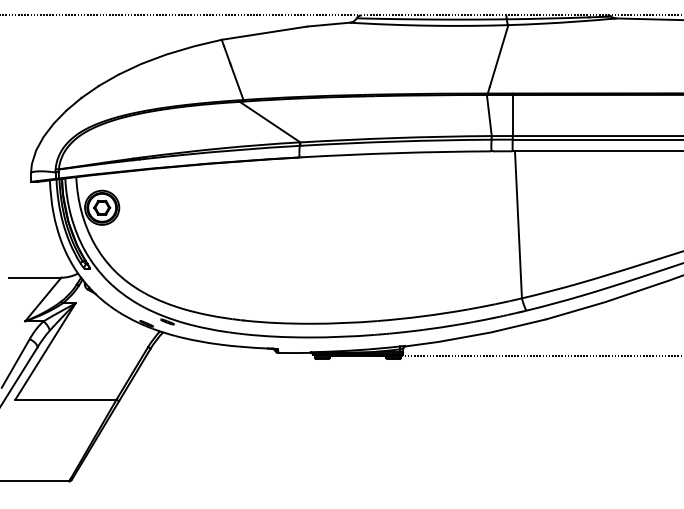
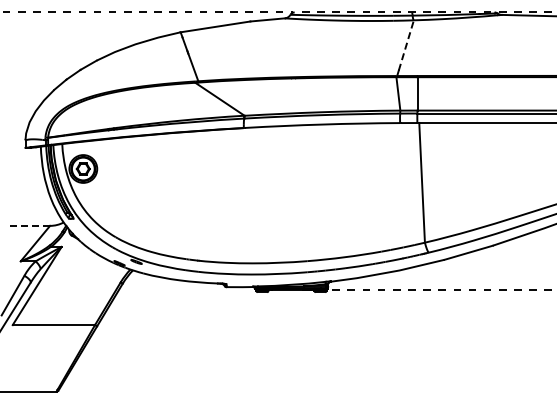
line: (499, 56) -> (406, 45), solid -> dashed
line: (34, 277) -> (28, 225), solid -> dashed

